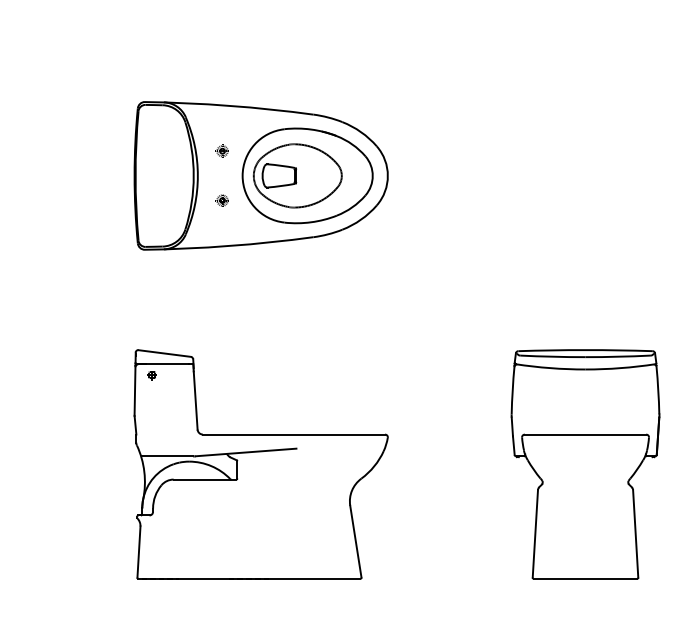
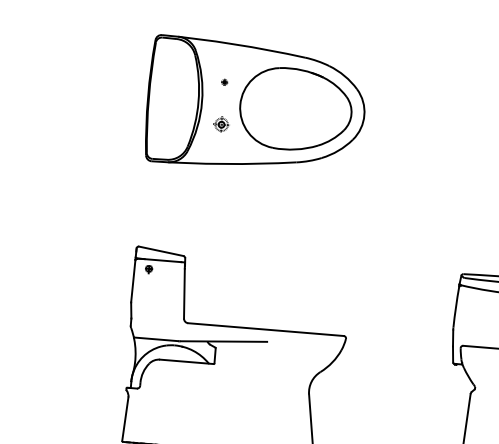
part: (221, 150) -> (224, 81), size x0.6
part: (297, 175) -> (287, 108), removed
part: (221, 200) -> (220, 124), size x1.4

